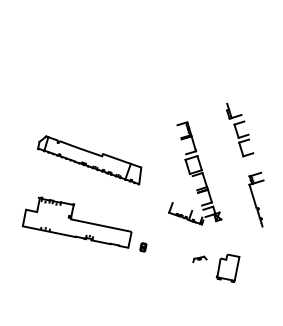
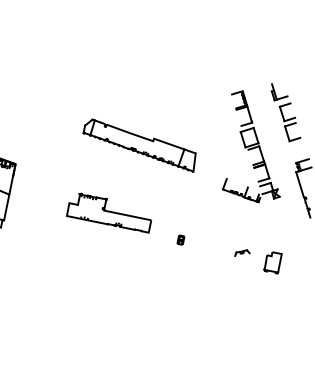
part: (89, 160) -> (139, 145), moved
part: (194, 173) -> (250, 146), moved
part: (76, 221) -> (108, 212), size x0.71
part: (227, 267) -> (272, 262), size x0.71

